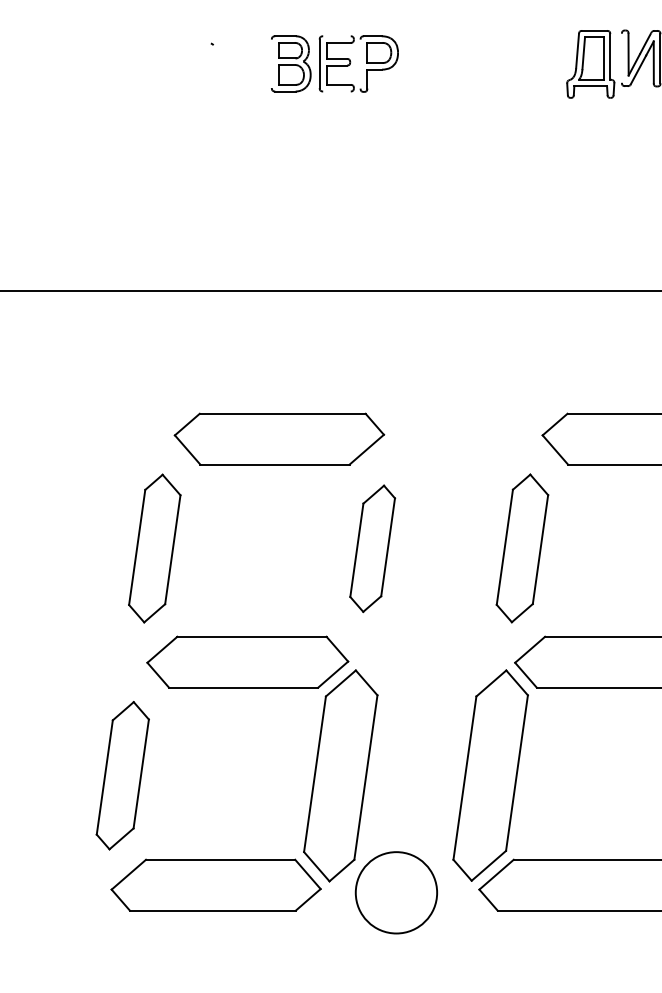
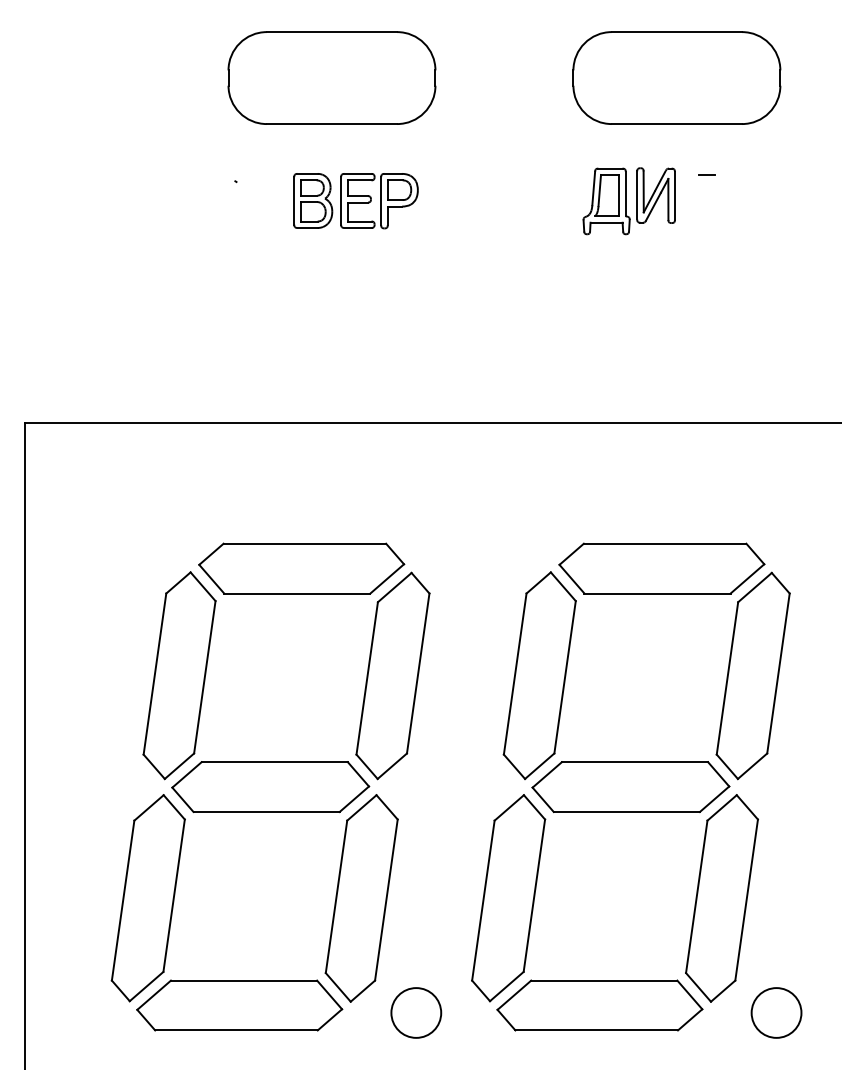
line: (336, 35) -> (357, 173), added
line: (622, 58) -> (637, 195), added
line: (272, 63) -> (294, 200), added
line: (360, 64) -> (381, 201), added
line: (336, 92) -> (357, 228), added
part: (154, 548) -> (179, 675), size x1.43
part: (372, 548) -> (392, 675), size x1.67
part: (522, 548) -> (539, 675), size x1.43
part: (122, 775) -> (147, 898), size x1.43
circle: (396, 892) -> (416, 1012), size x0.62

